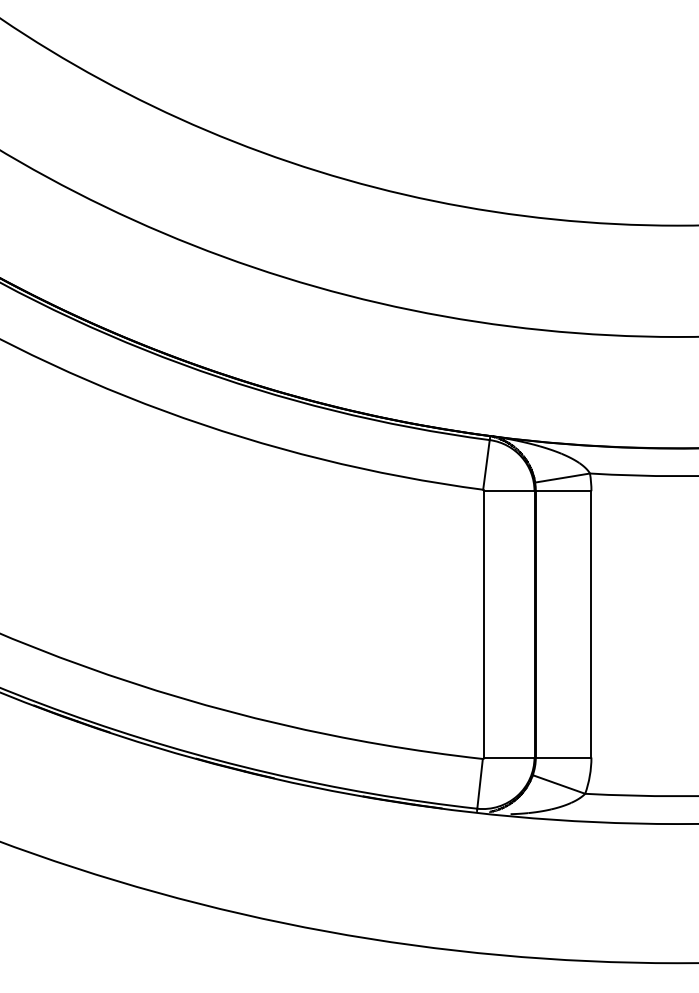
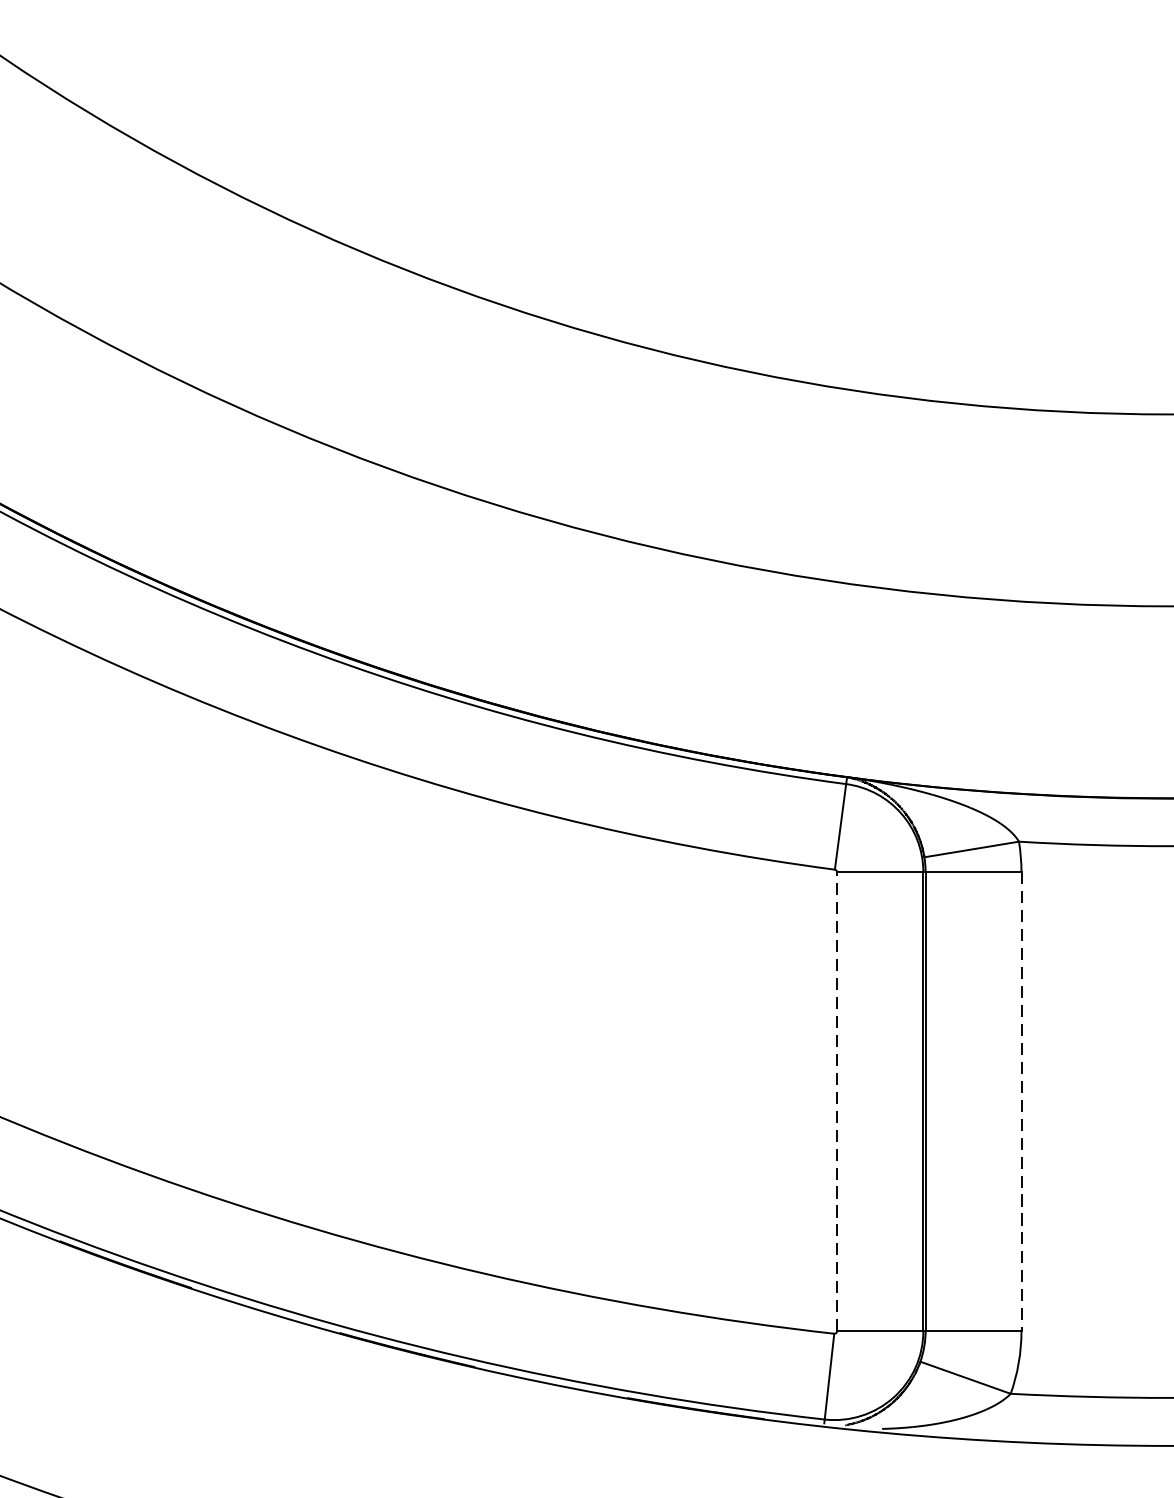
line: (484, 623) -> (837, 1100), solid -> dashed
line: (591, 624) -> (1021, 1101), solid -> dashed

